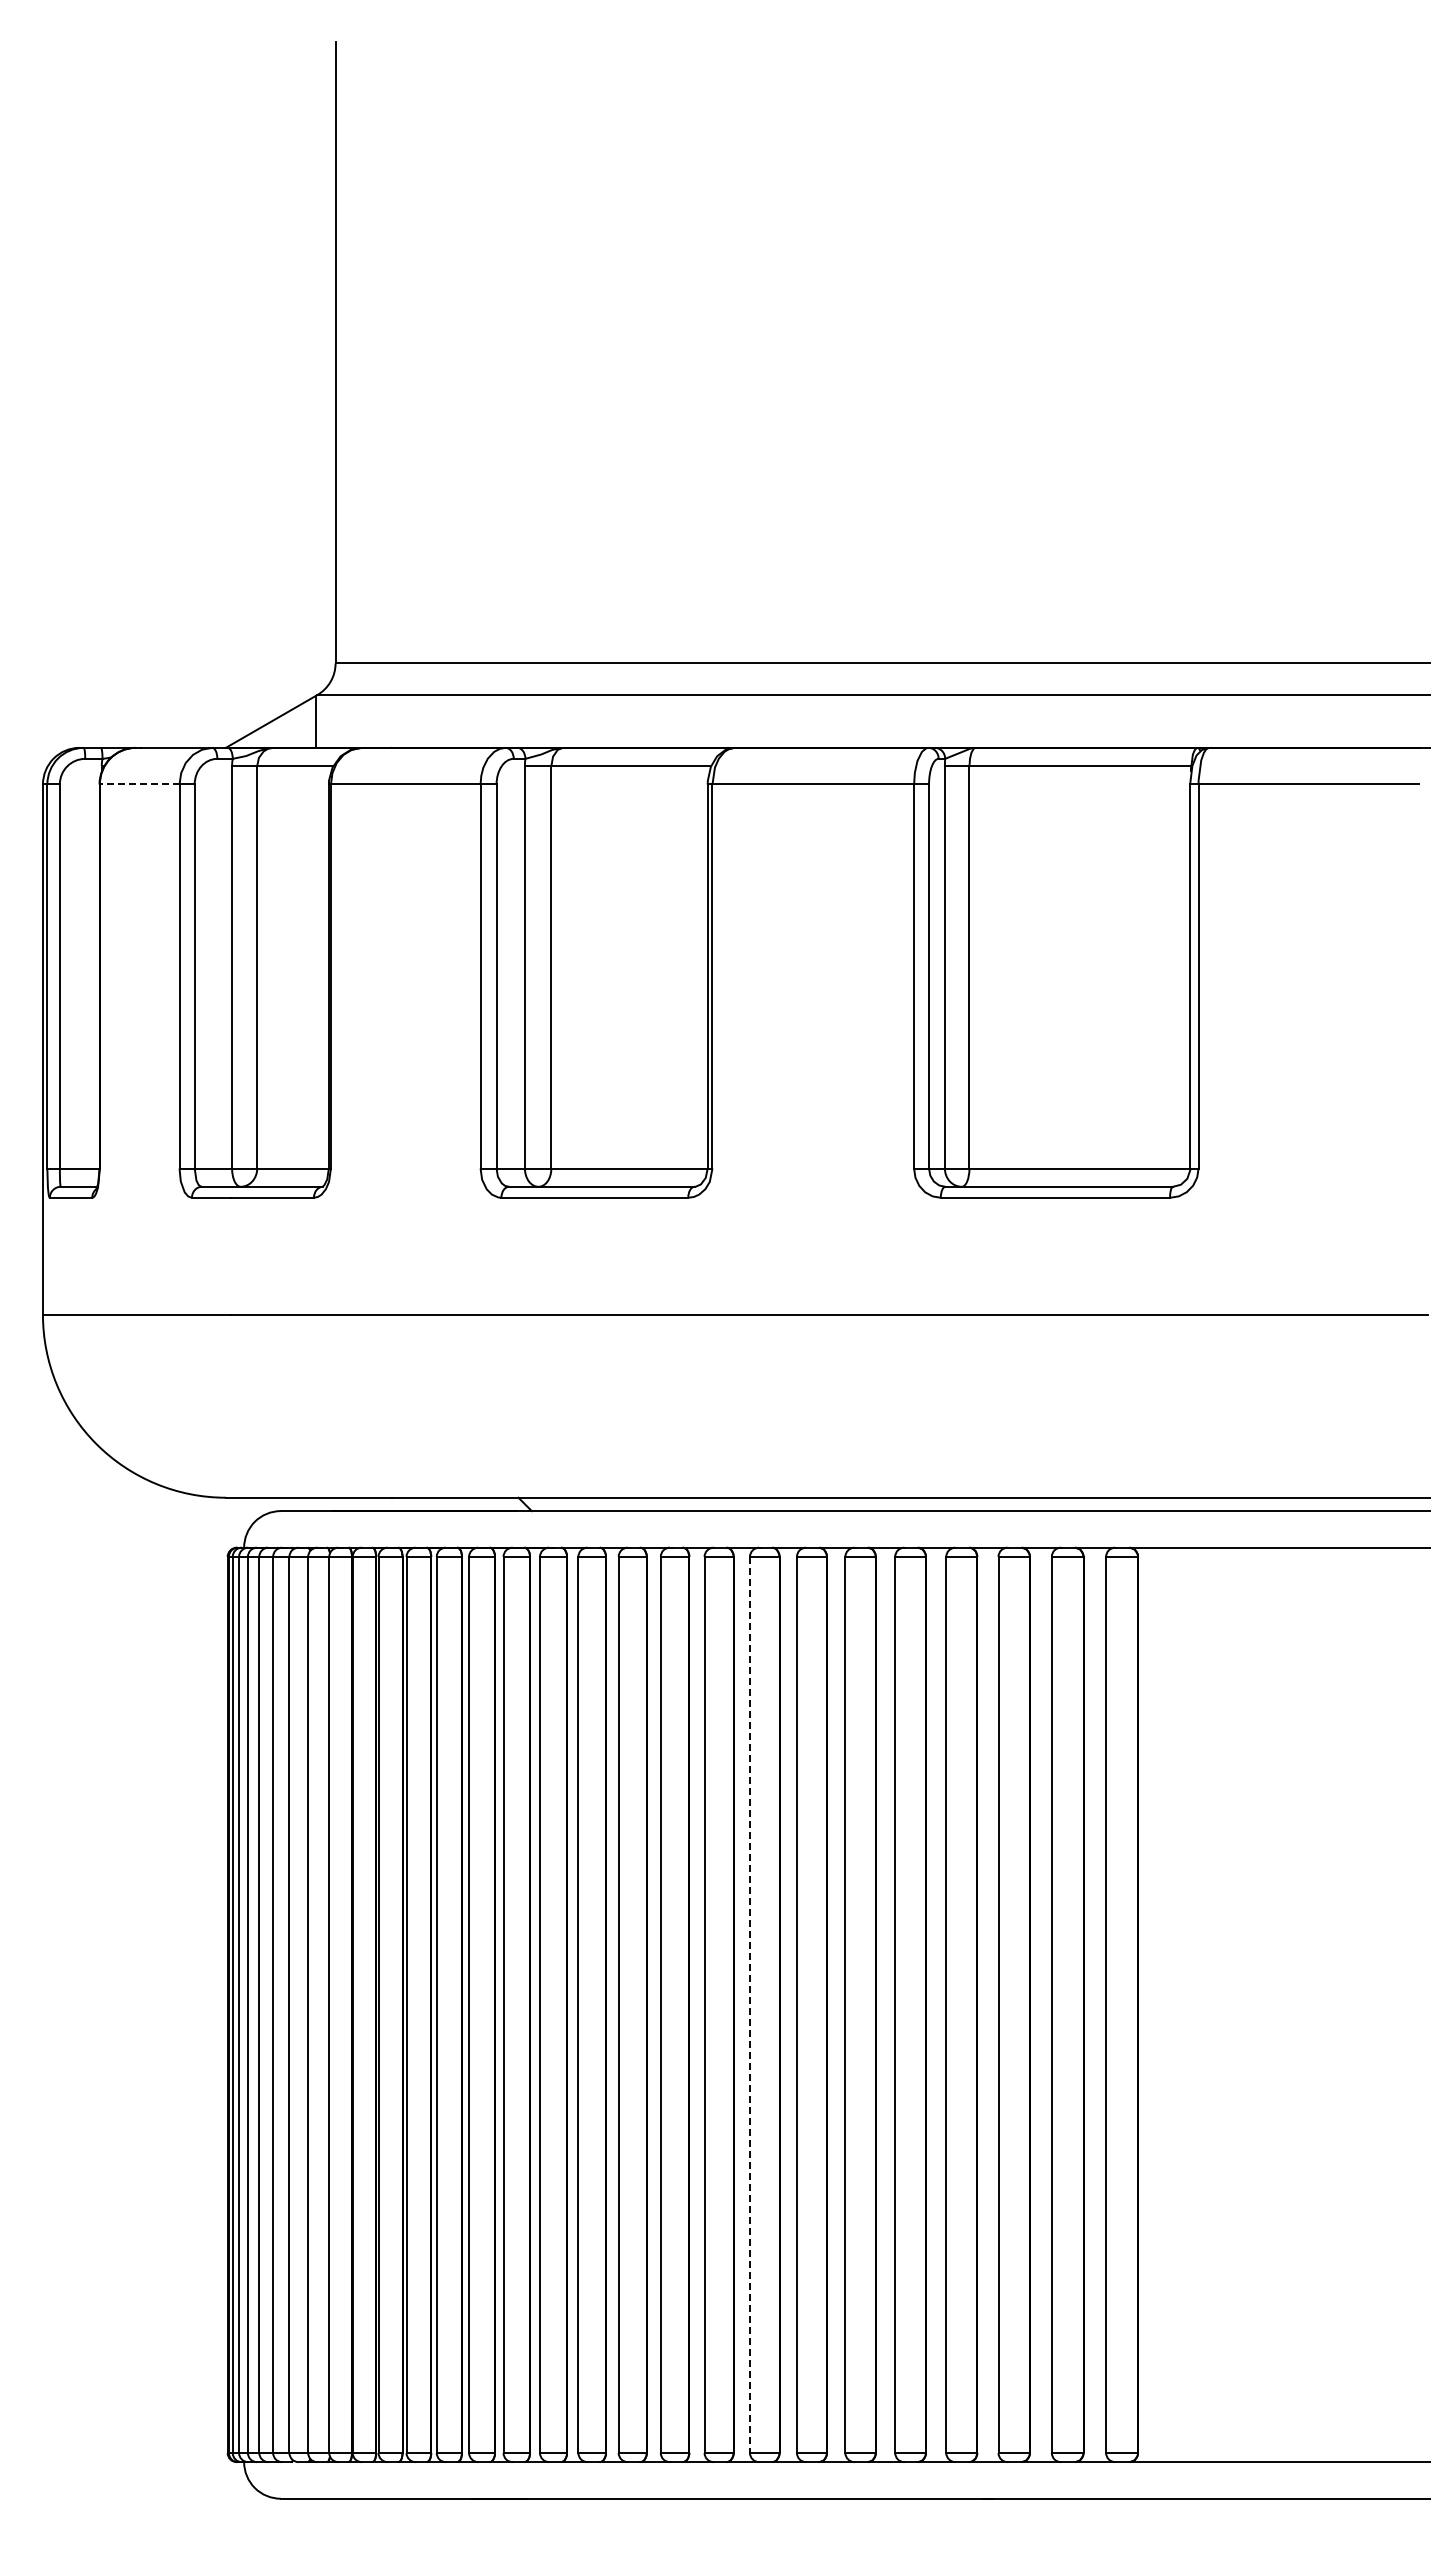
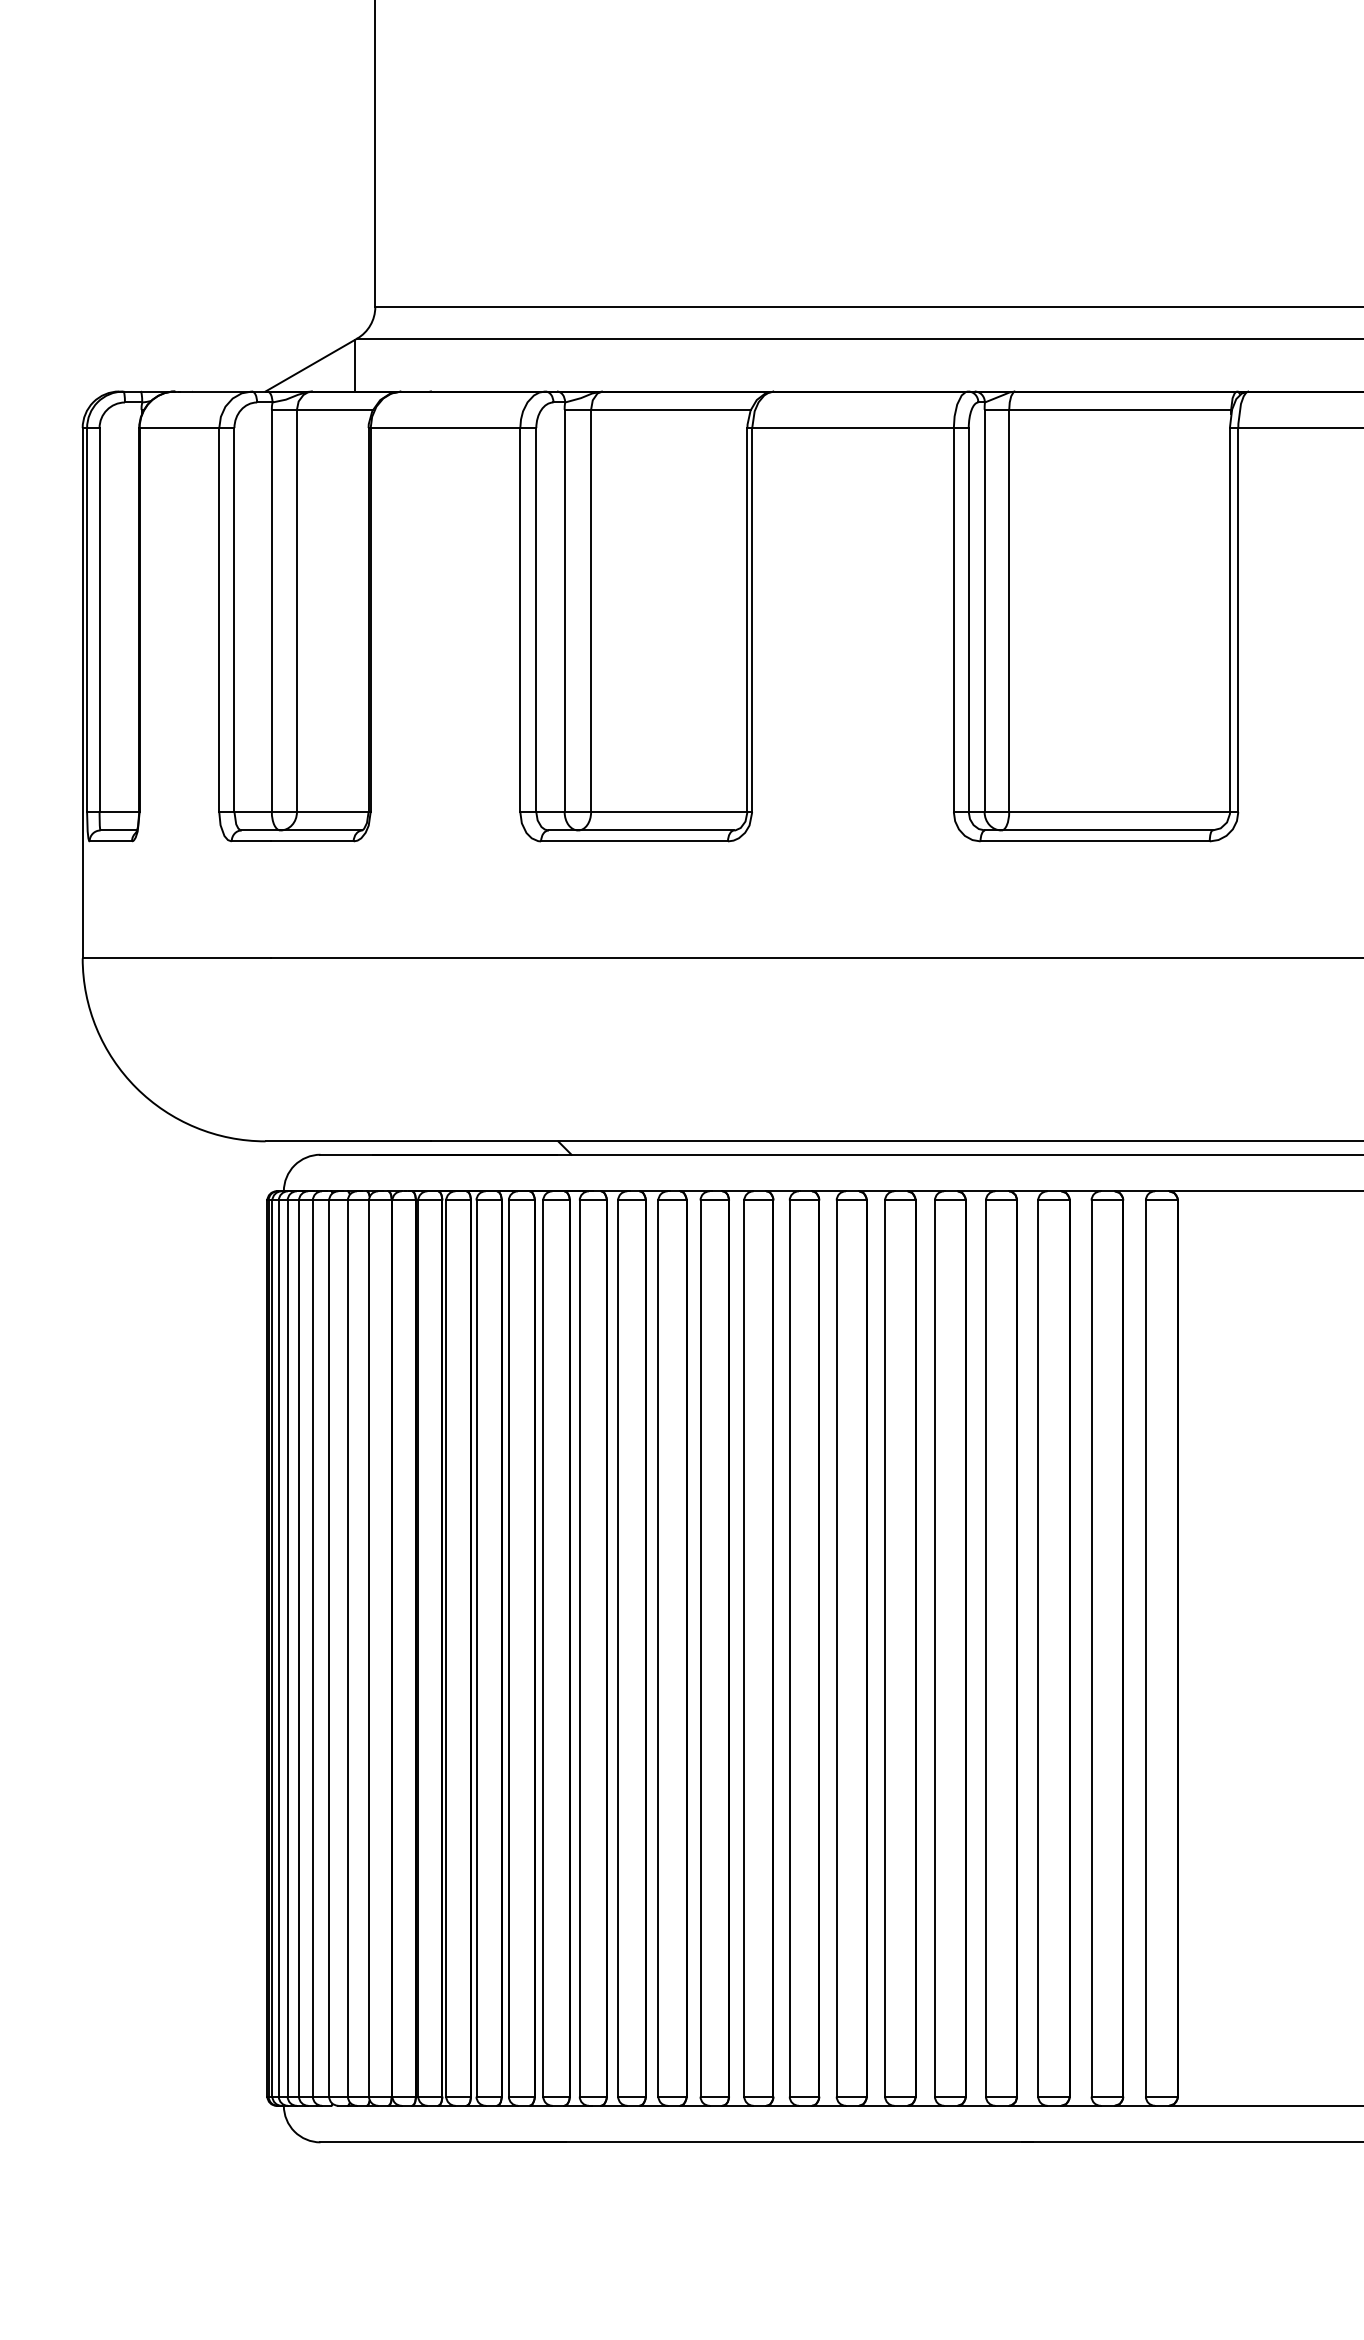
line: (139, 784) -> (179, 428), dashed -> solid
line: (750, 2005) -> (790, 1649), dashed -> solid

